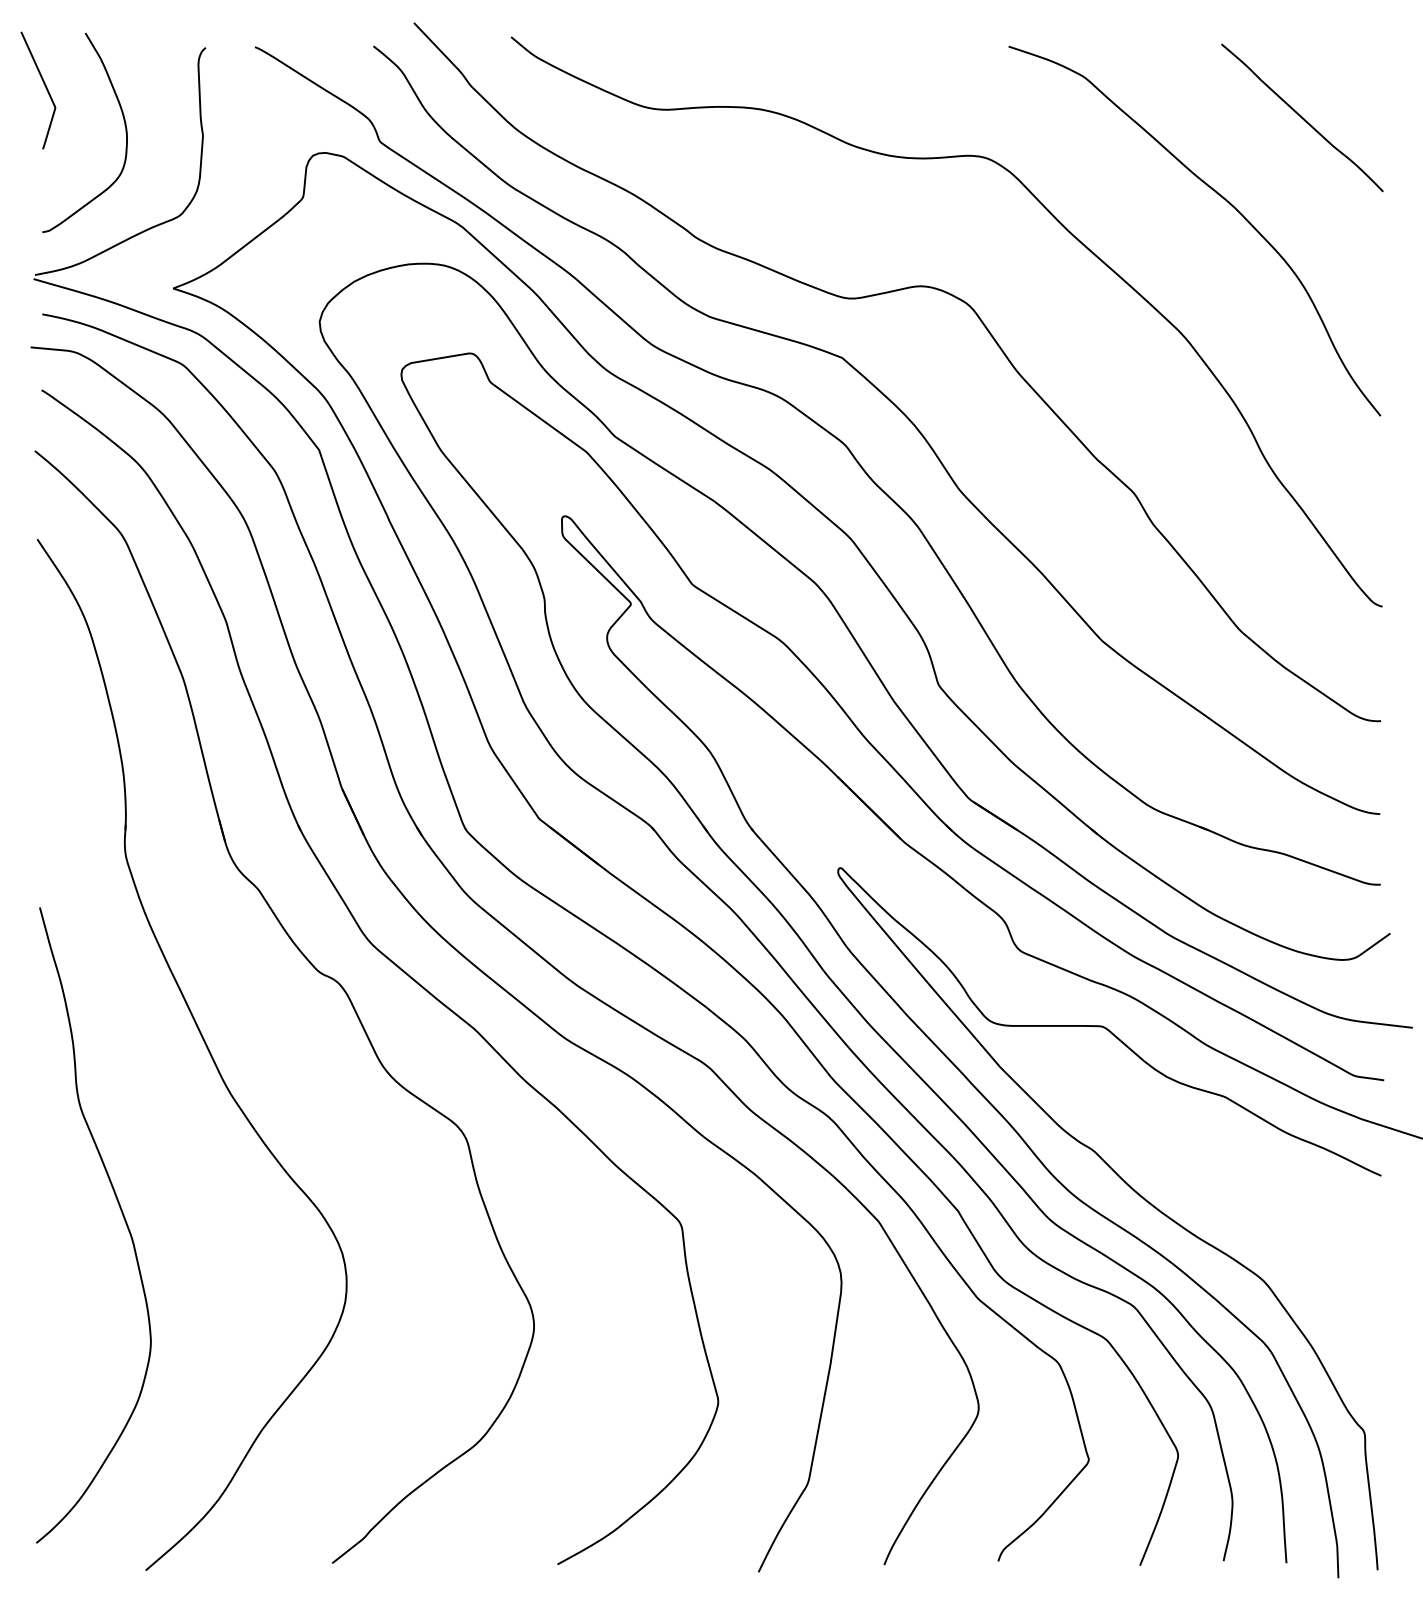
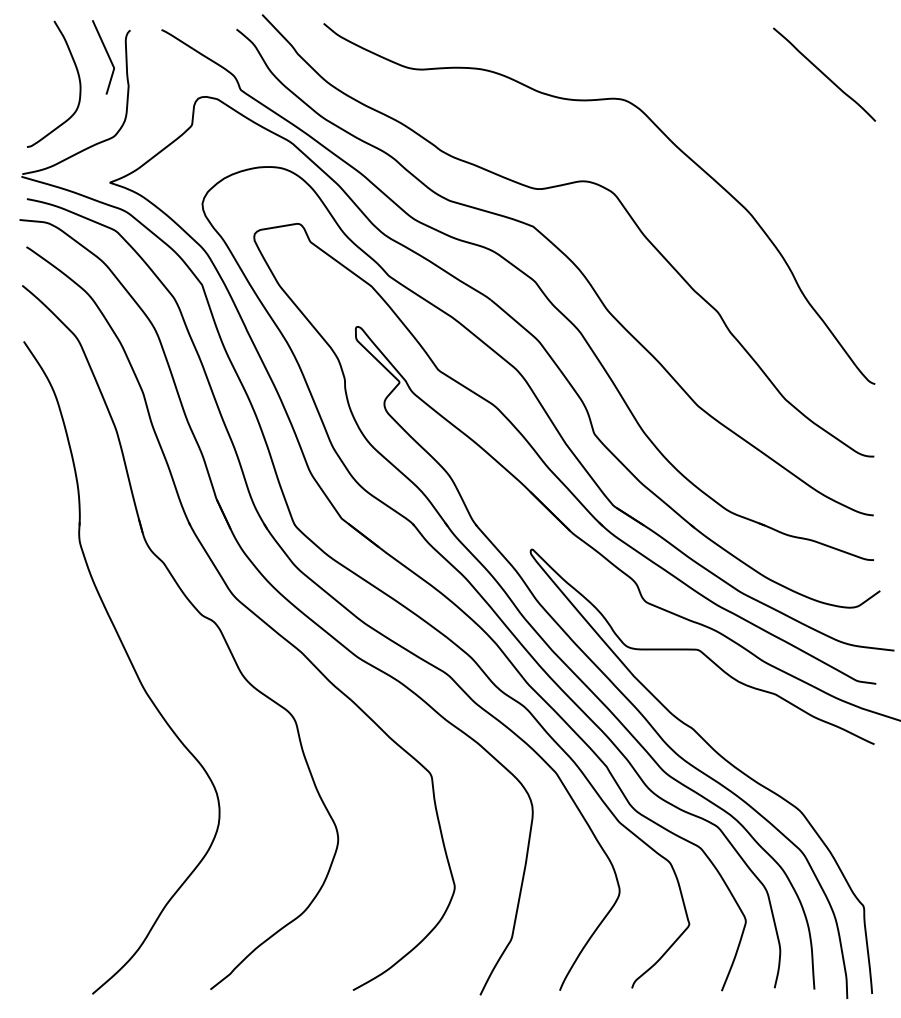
curve: (44, 87) -> (107, 55), moved
curve: (1218, 196) -> (771, 124), removed
curve: (122, 1217) -> (77, 770), removed

